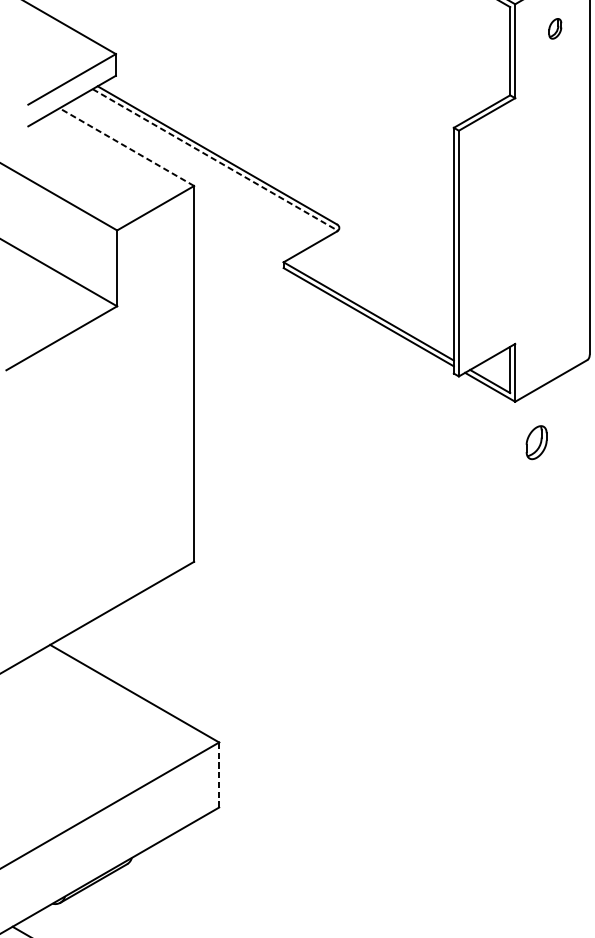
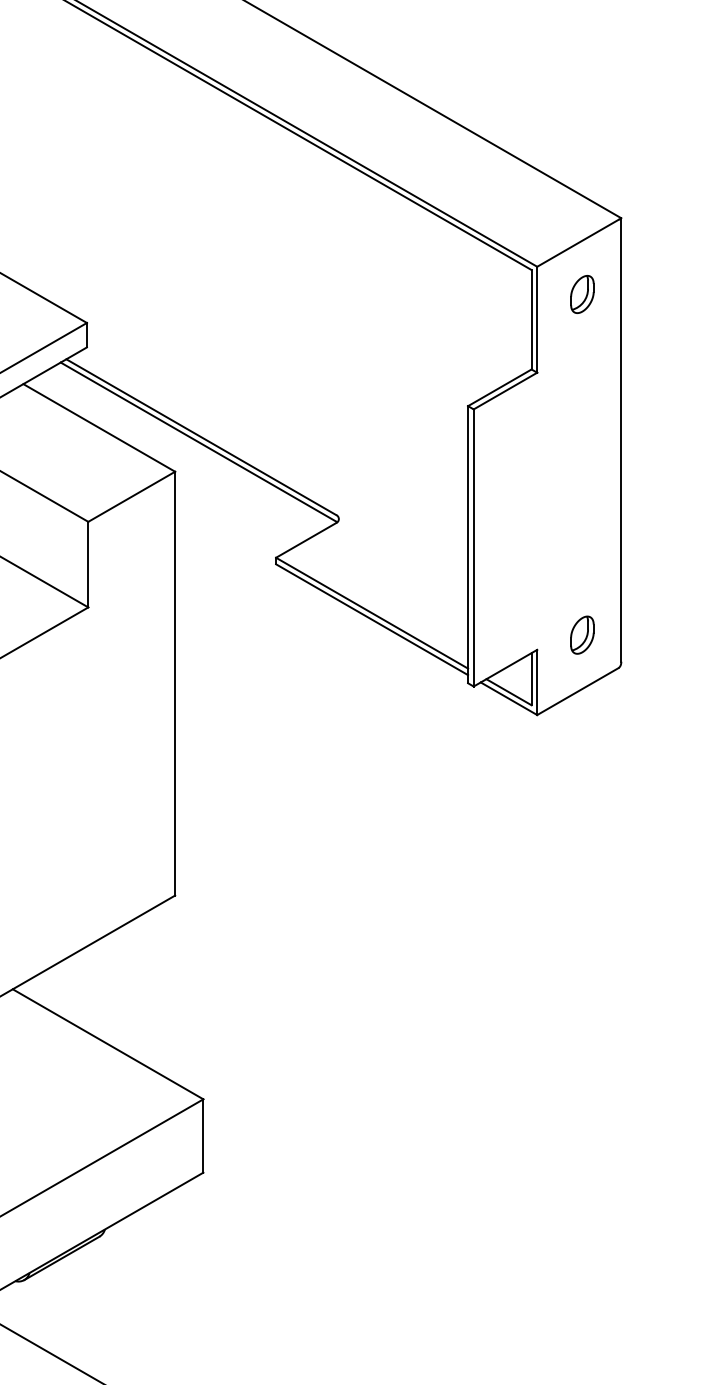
part: (555, 28) -> (582, 294), size x1.67
line: (127, 146) -> (99, 427), dashed -> solid
line: (214, 160) -> (198, 442), dashed -> solid
part: (536, 442) -> (582, 634), moved
line: (219, 775) -> (203, 1136), dashed -> solid

